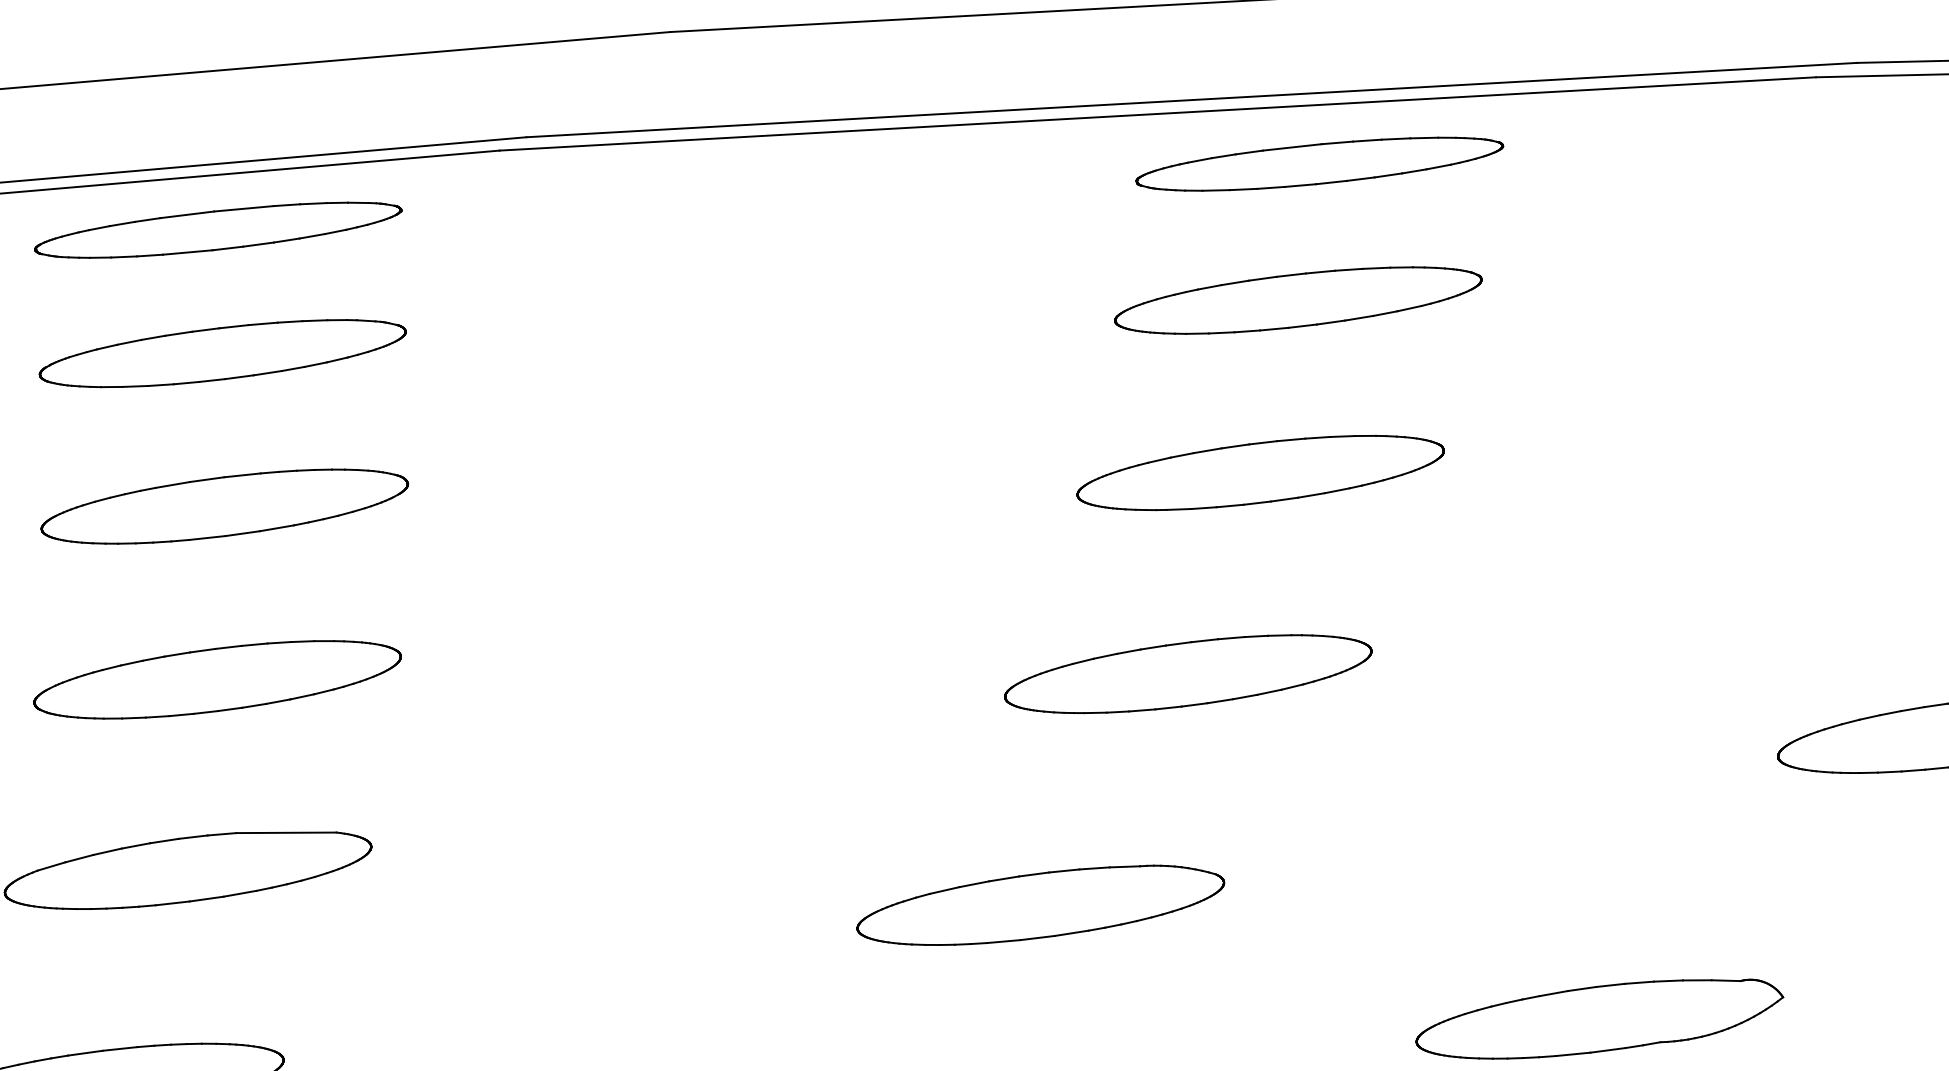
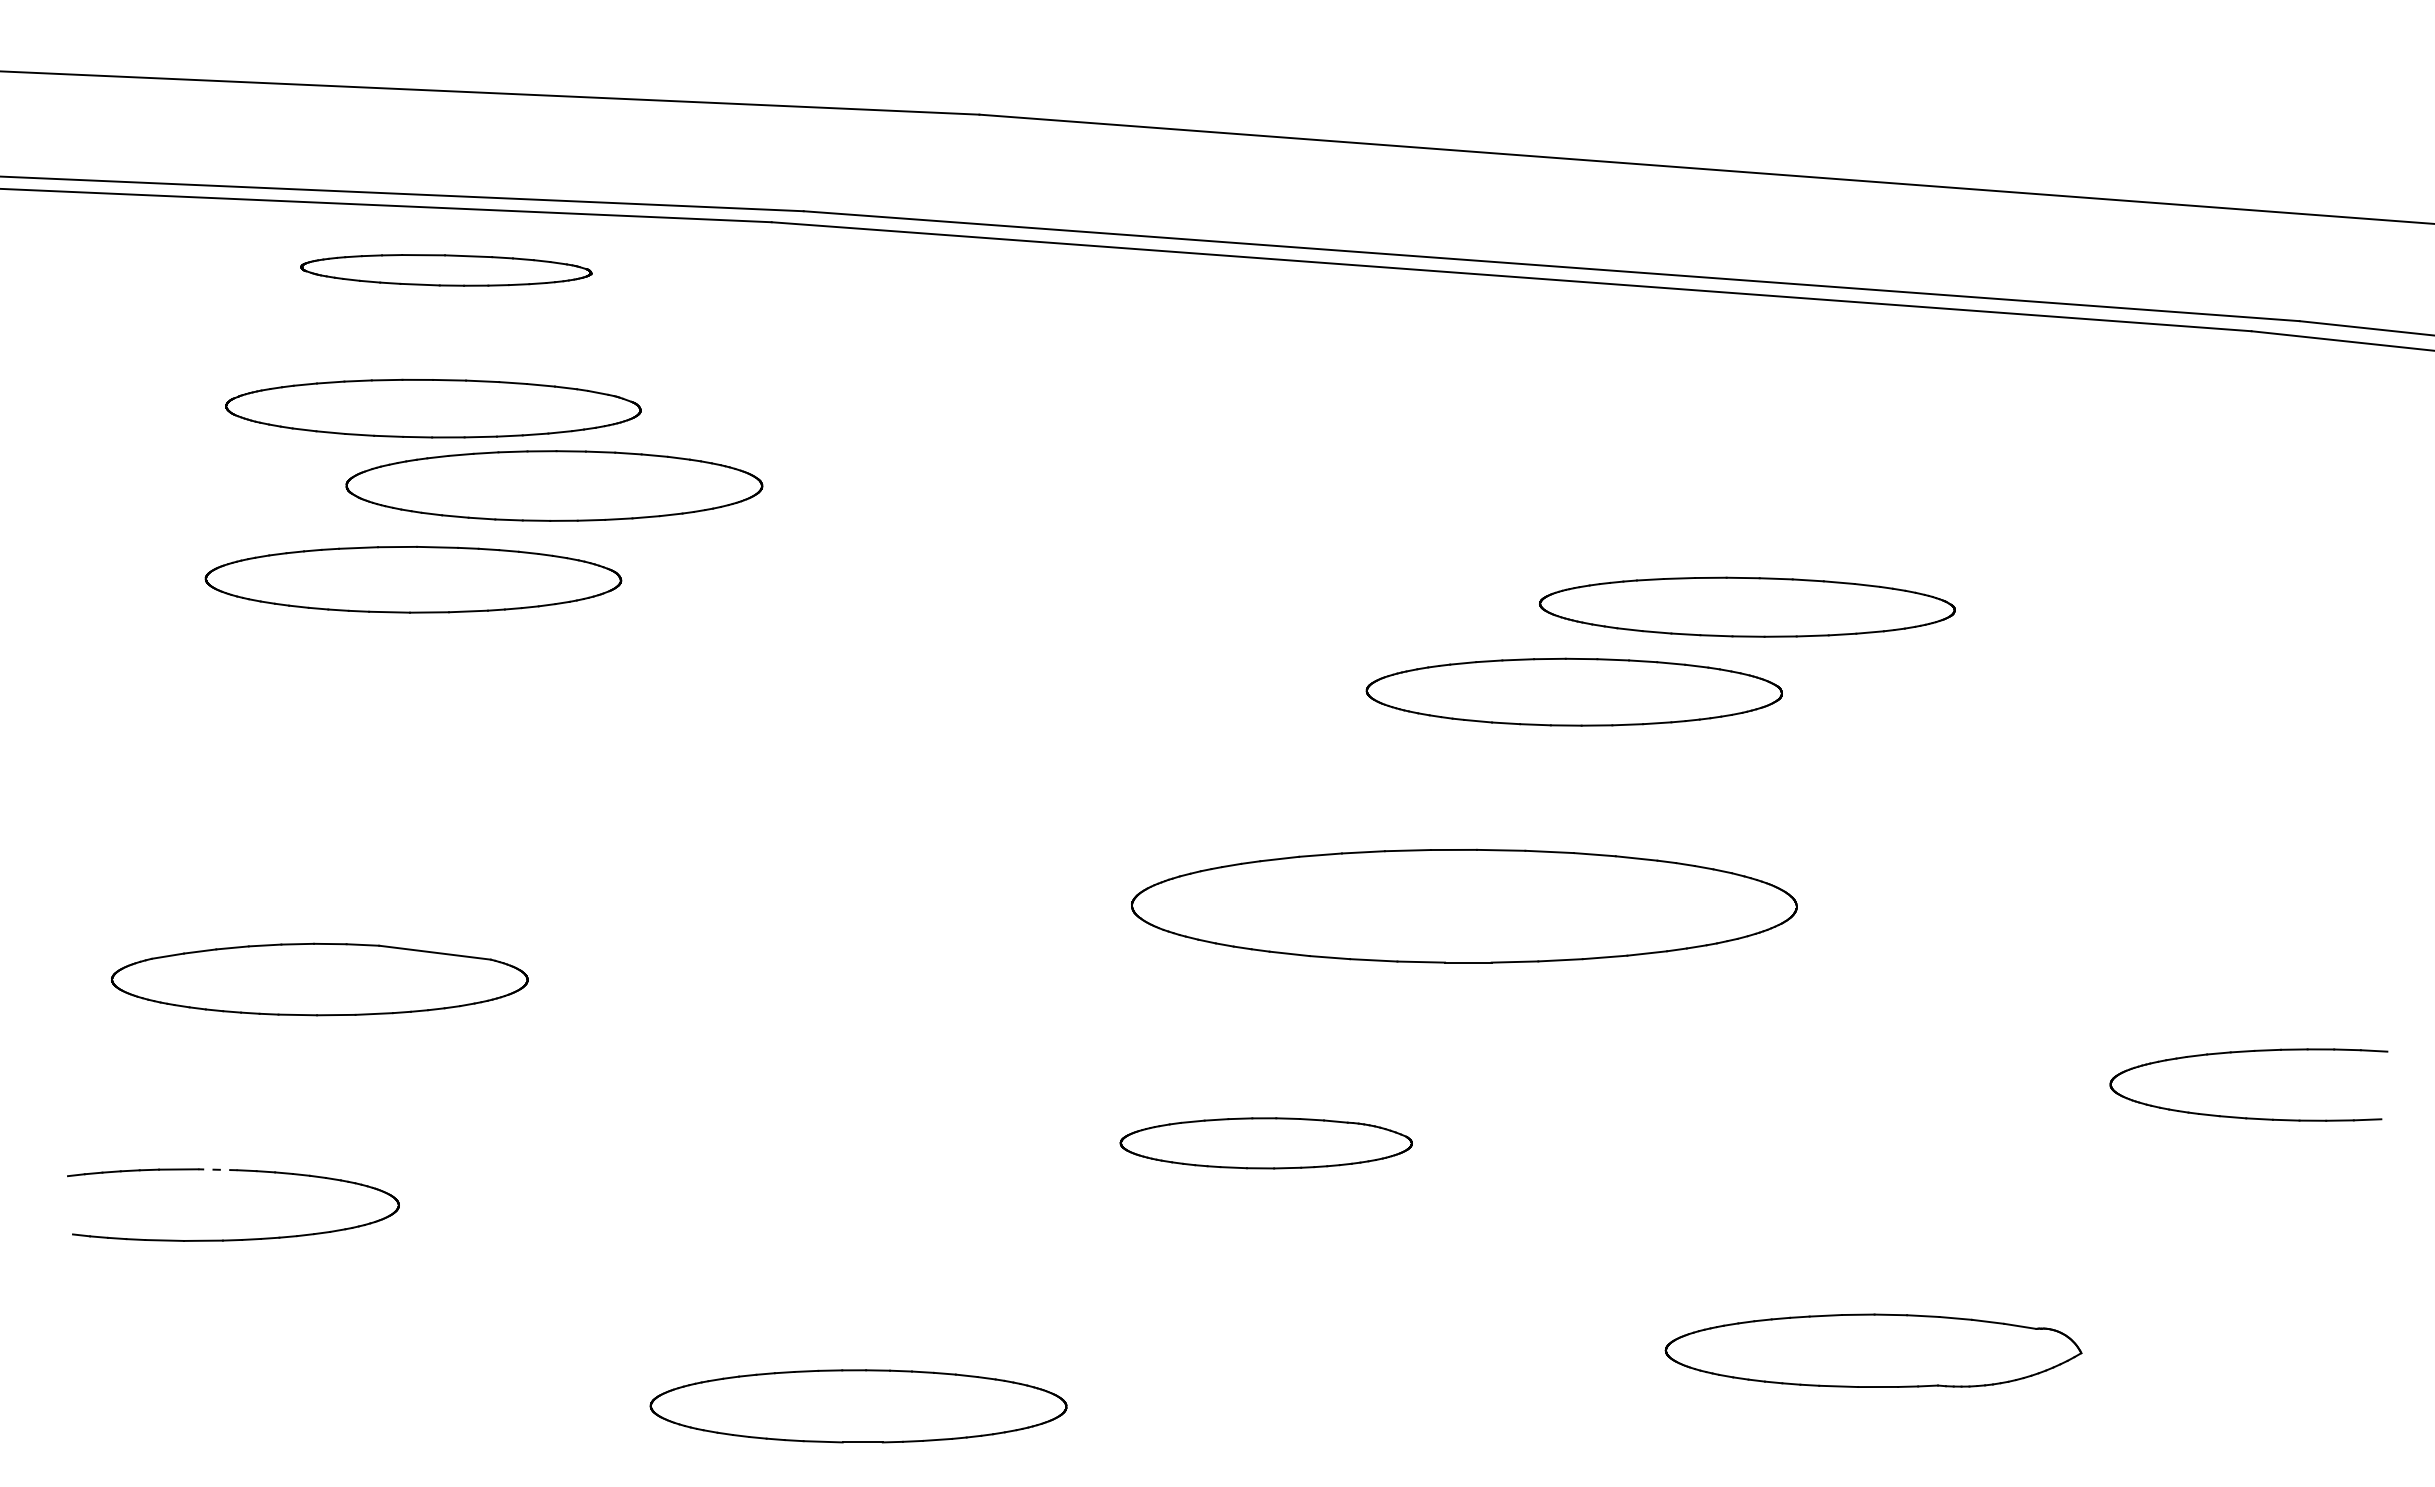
part: (1320, 163) -> (1685, 355), removed
part: (218, 230) -> (446, 270), size x0.7
part: (1298, 299) -> (1747, 606), moved
part: (1188, 674) -> (1464, 906), size x1.6
part: (217, 679) -> (554, 485), moved
part: (1041, 905) -> (1266, 1143), size x0.7
line: (119, 1048) -> (217, 1169), solid -> dashed

